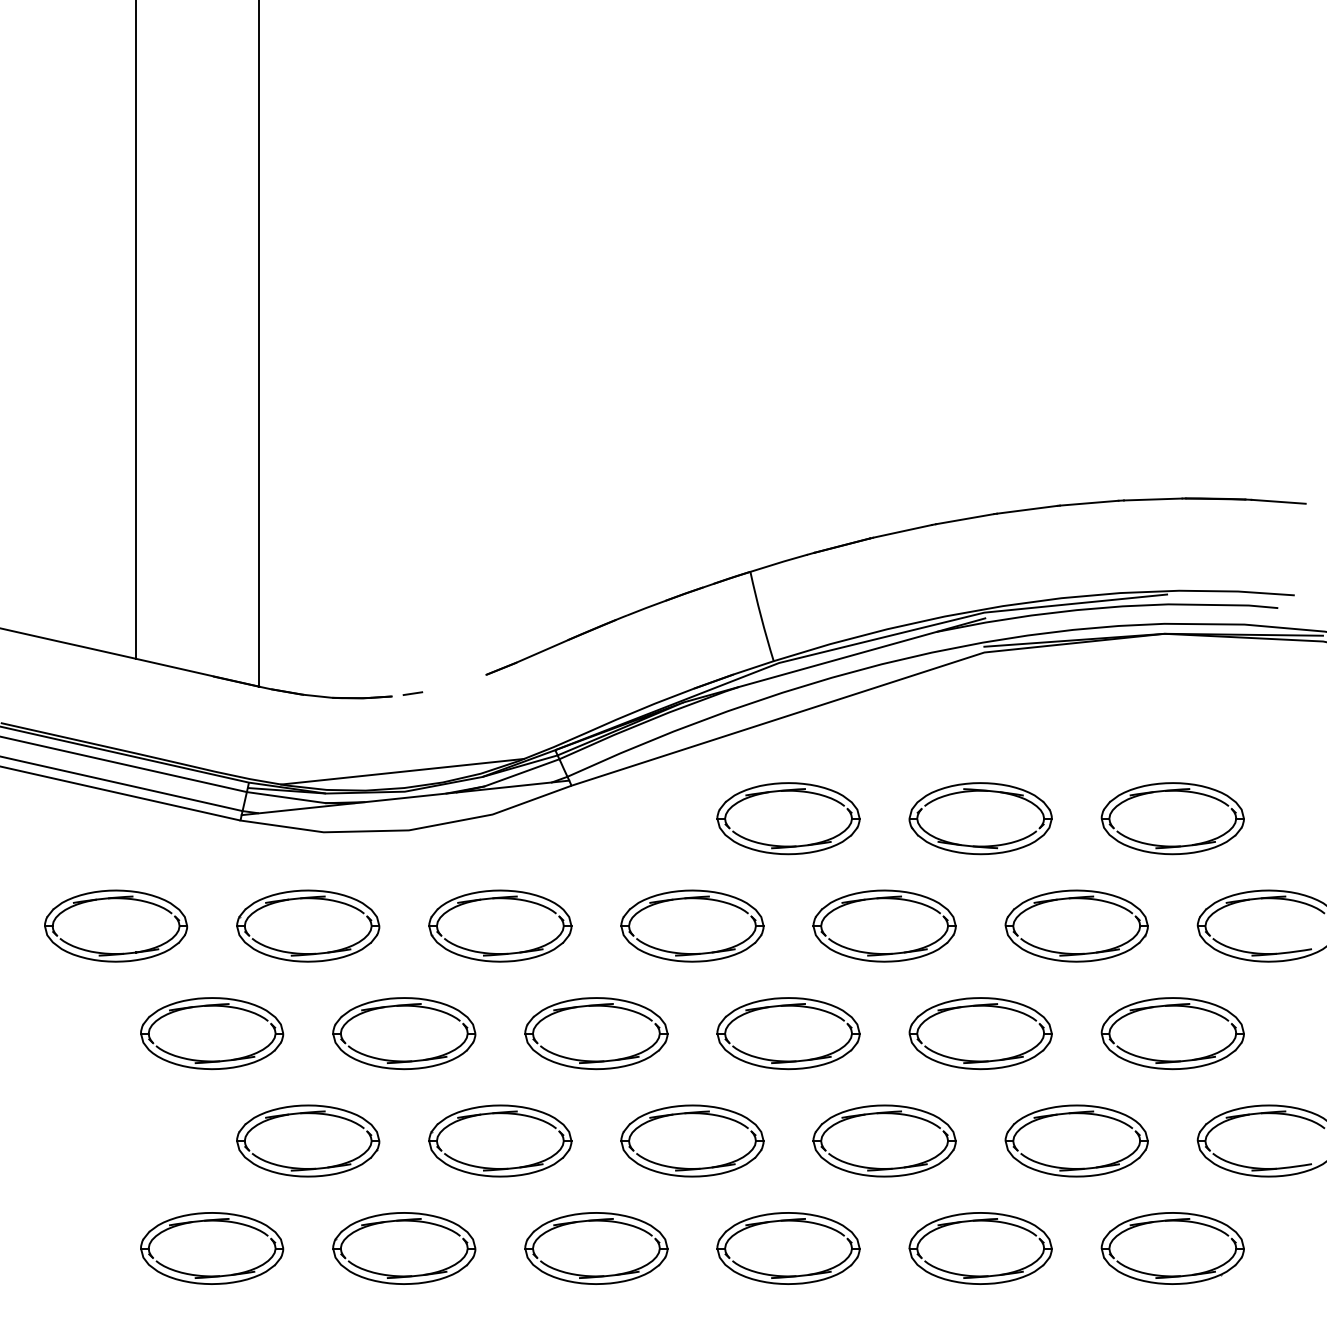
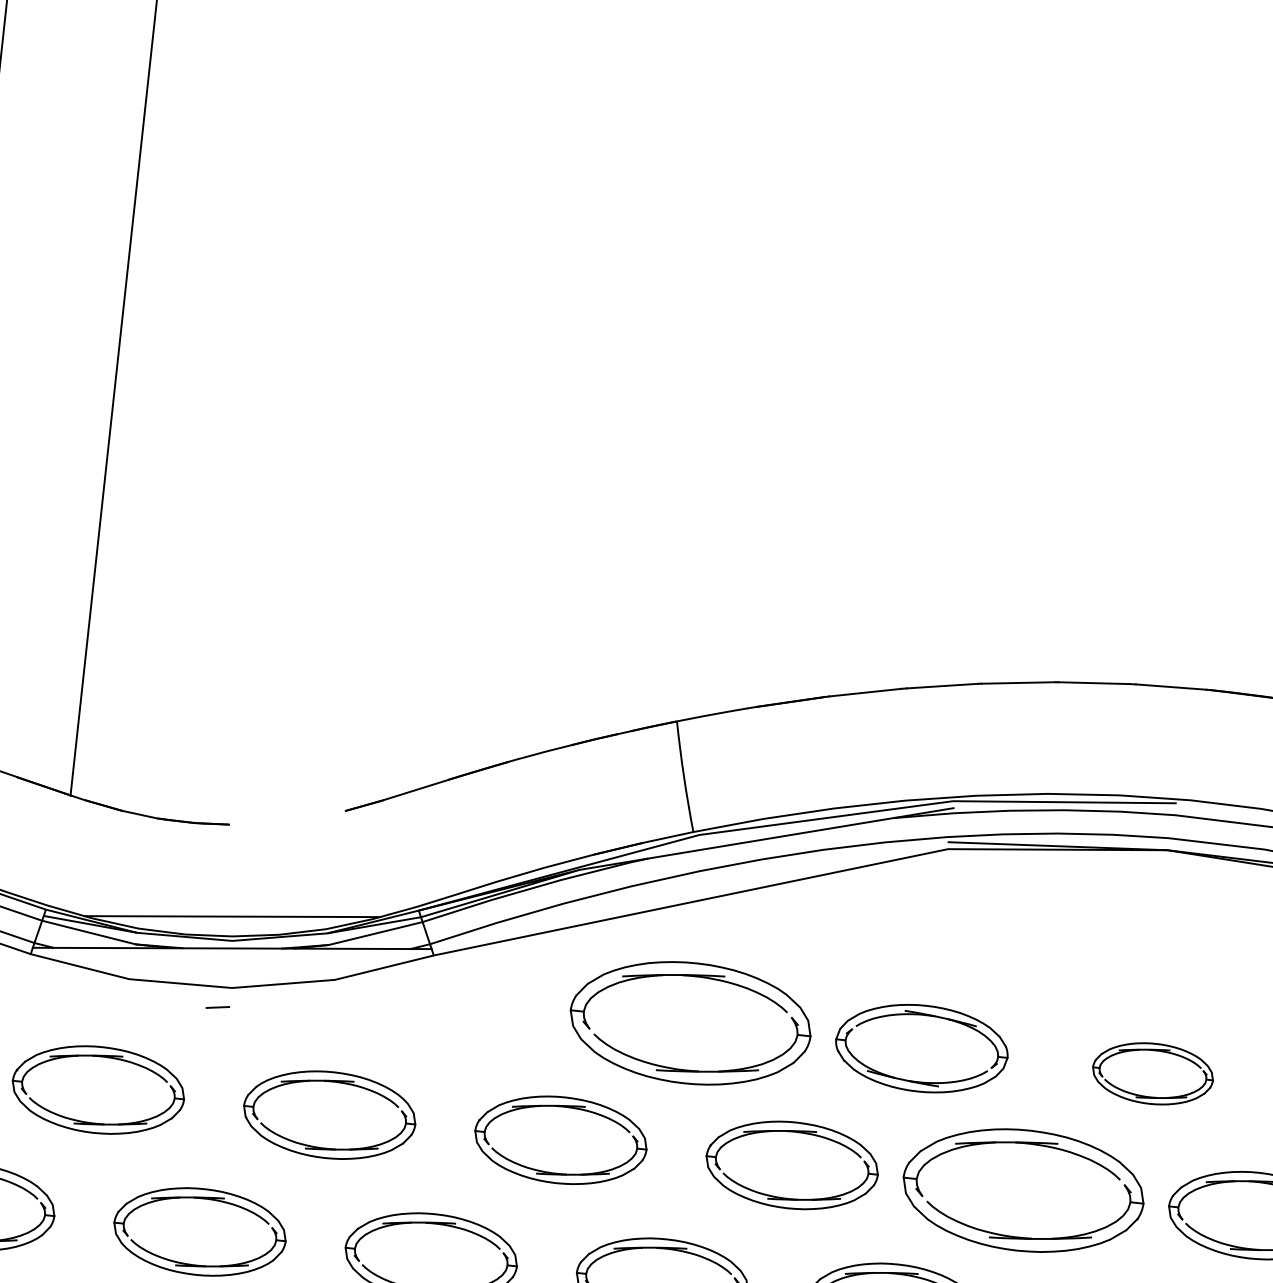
line: (412, 693) -> (217, 1007), moved
part: (788, 818) -> (690, 1023), size x1.4
part: (1172, 818) -> (1152, 1073), size x0.7
part: (1076, 925) -> (1023, 1189), size x1.4

